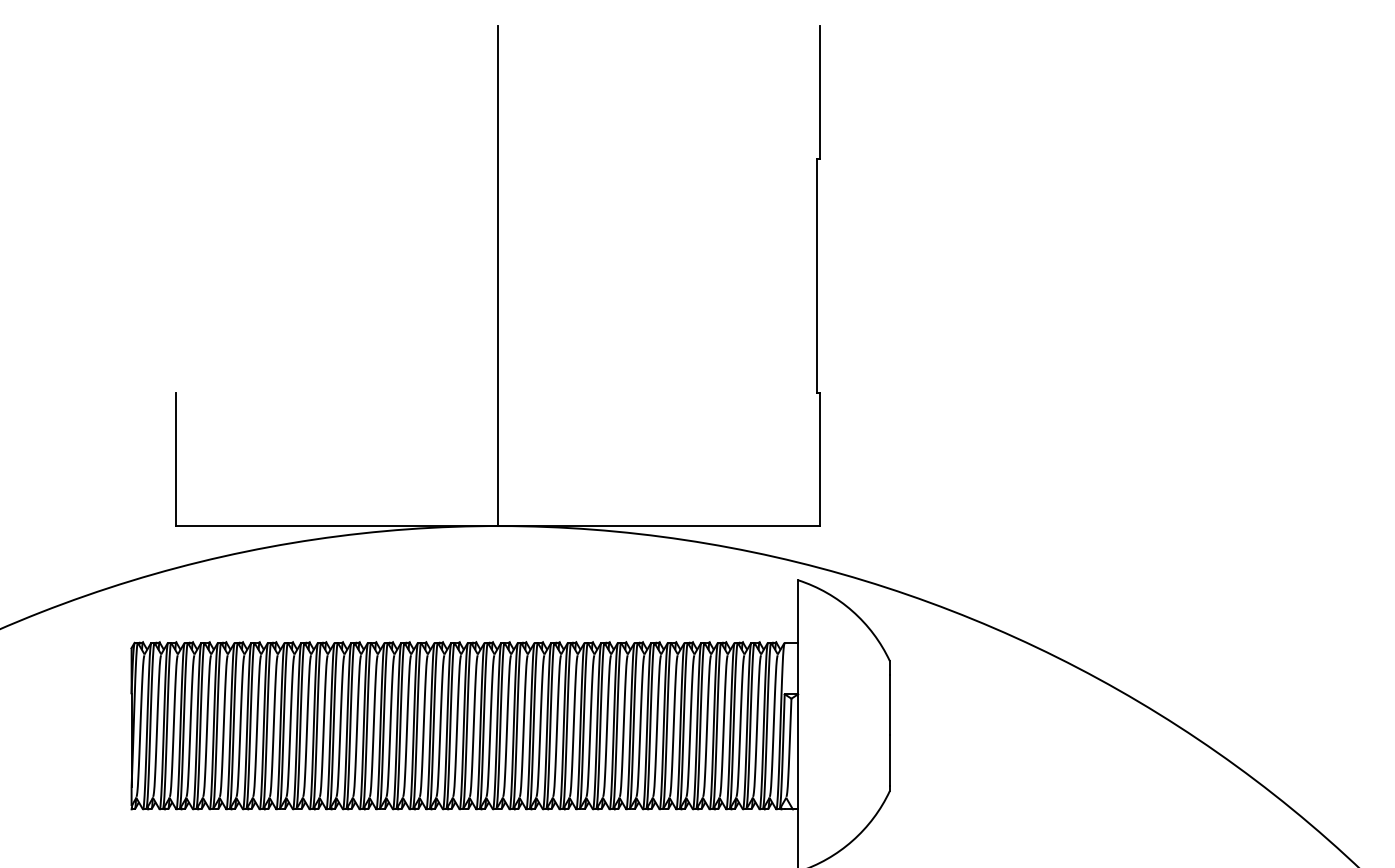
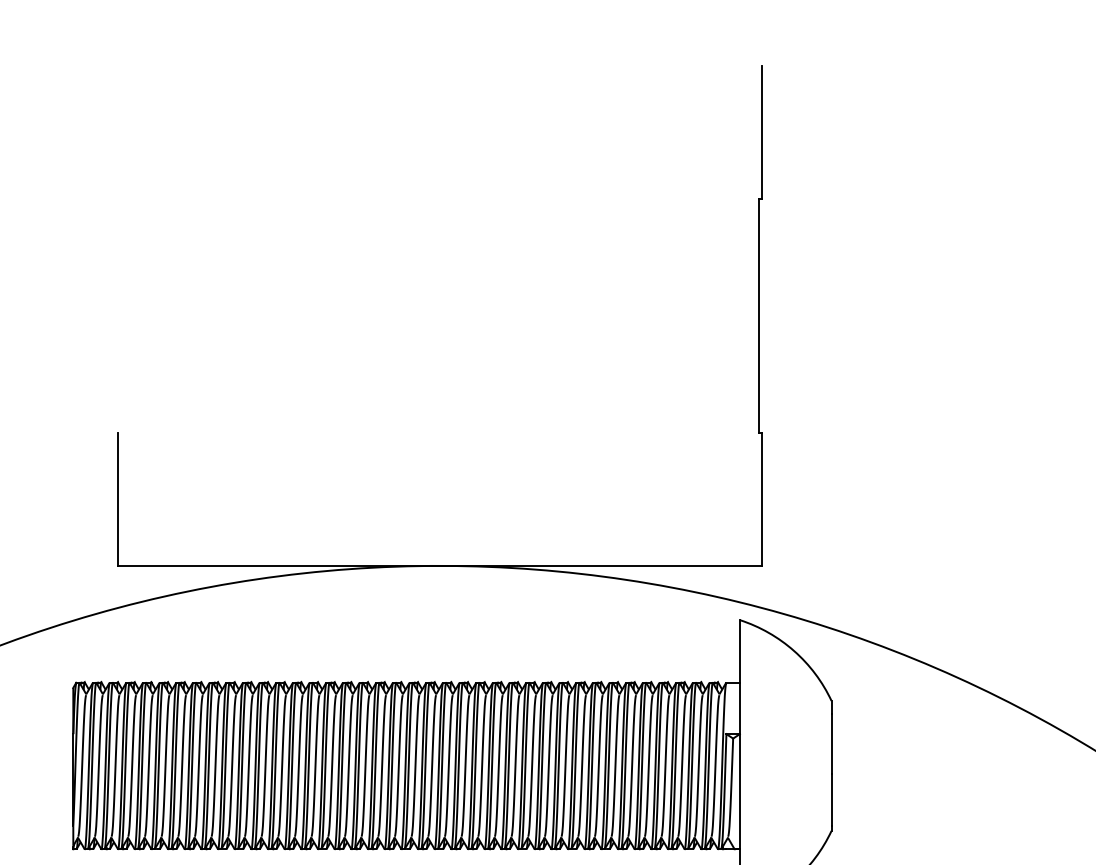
line: (498, 276) -> (440, 316), removed

